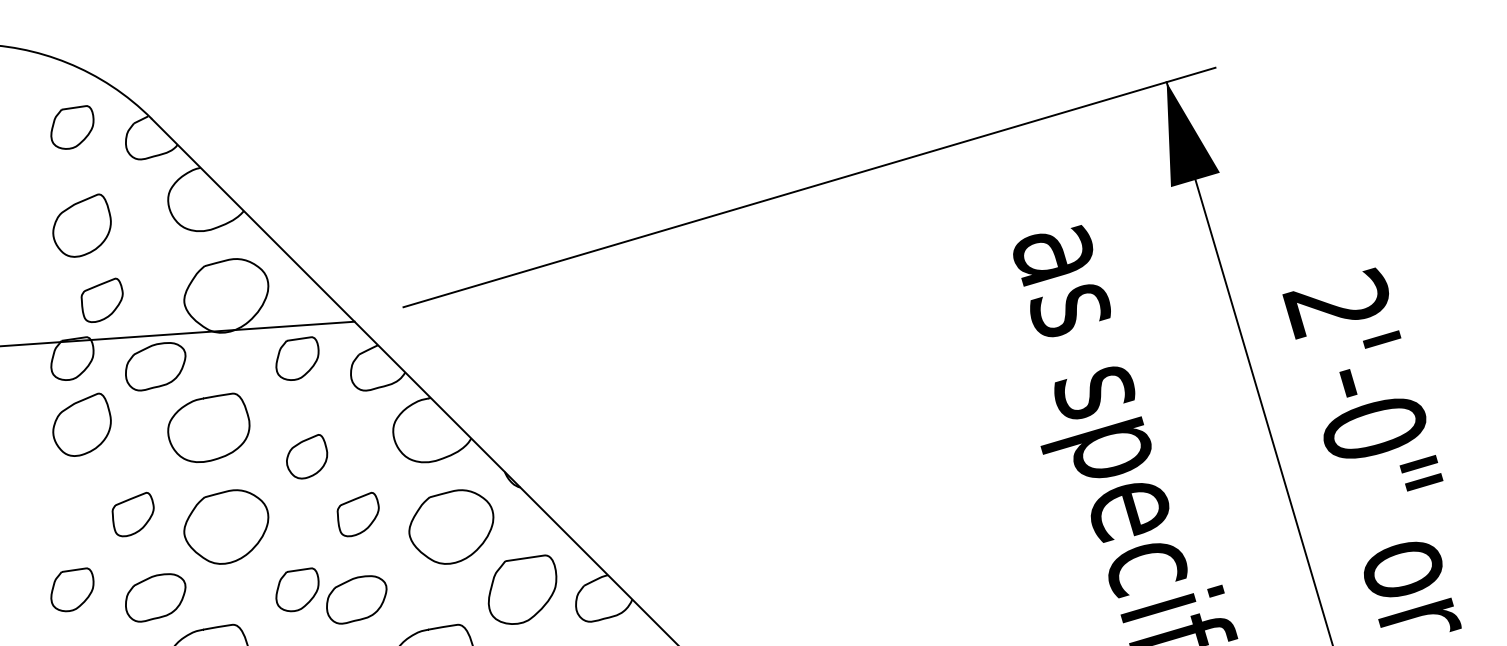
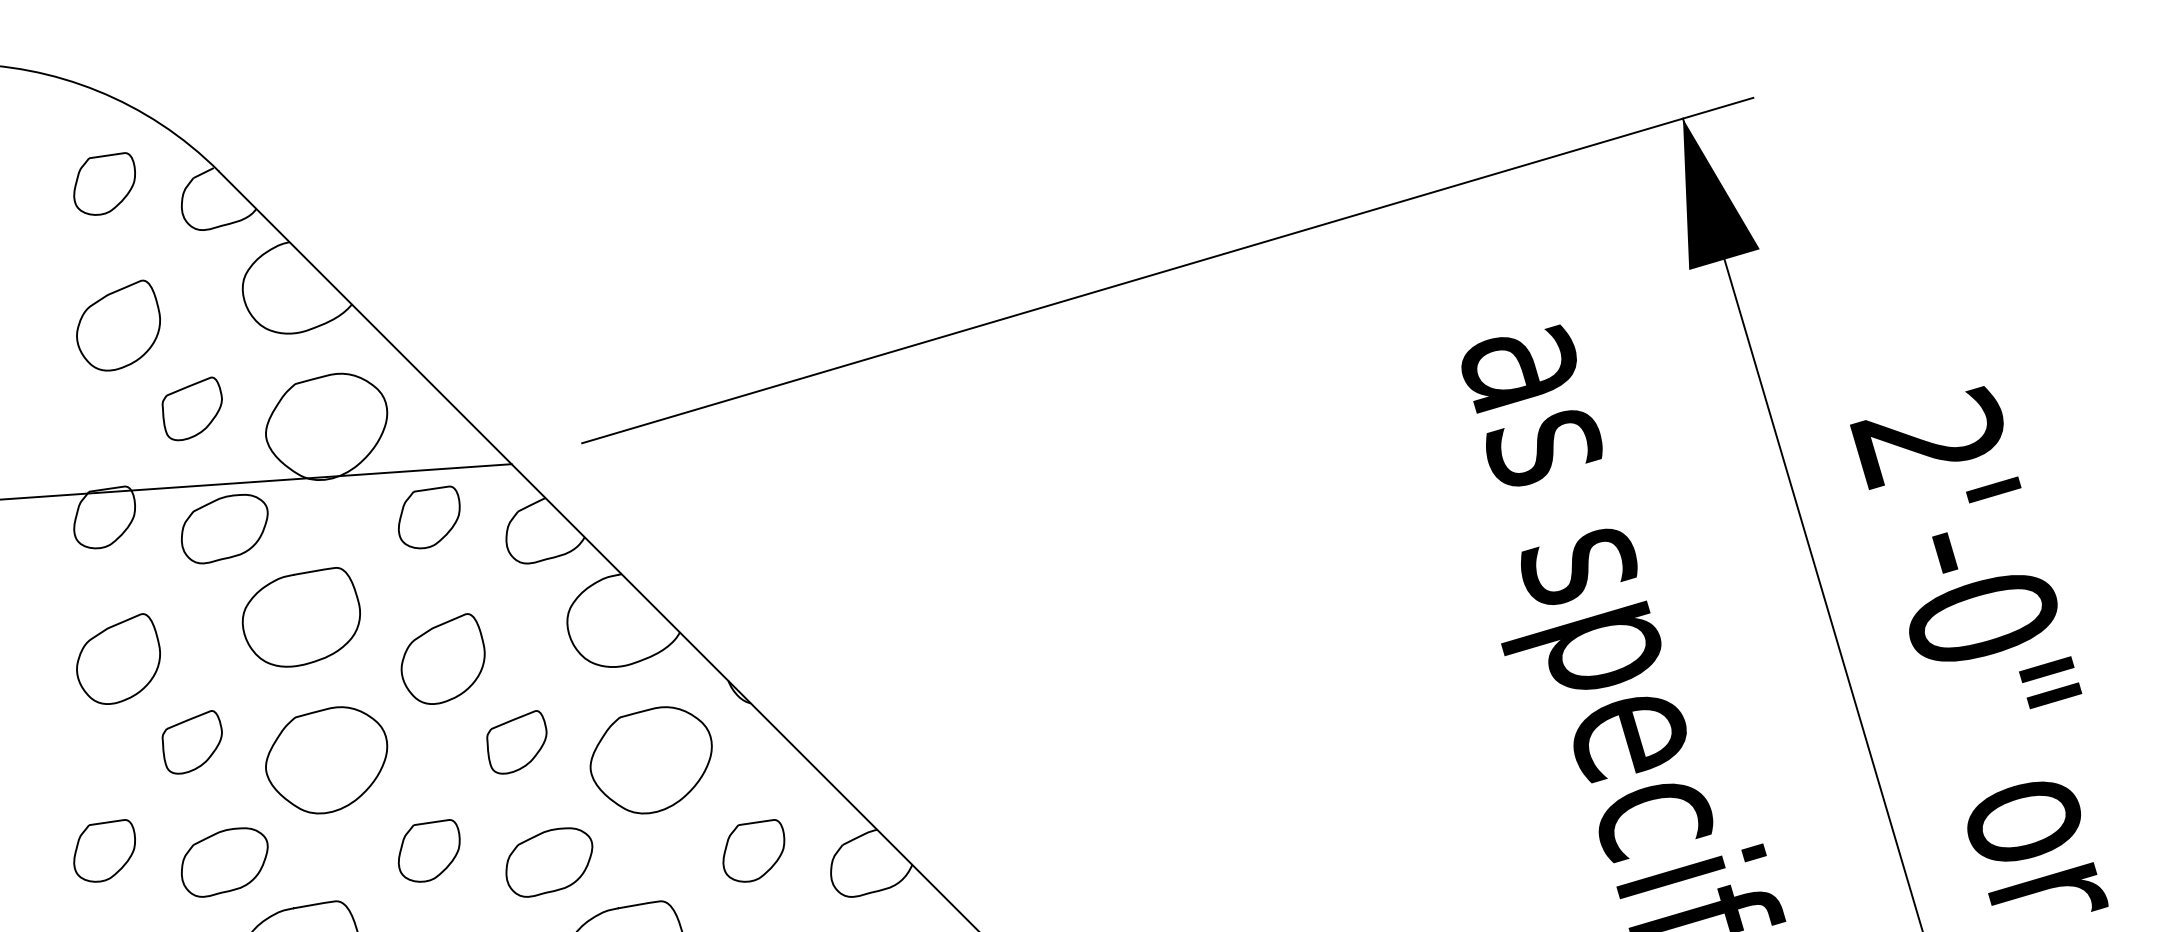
part: (101, 299) -> (191, 407), moved
part: (81, 424) -> (117, 658), moved
part: (306, 456) -> (442, 658), size x1.43
part: (522, 589) -> (753, 850), size x0.62
part: (356, 599) -> (548, 861), moved

